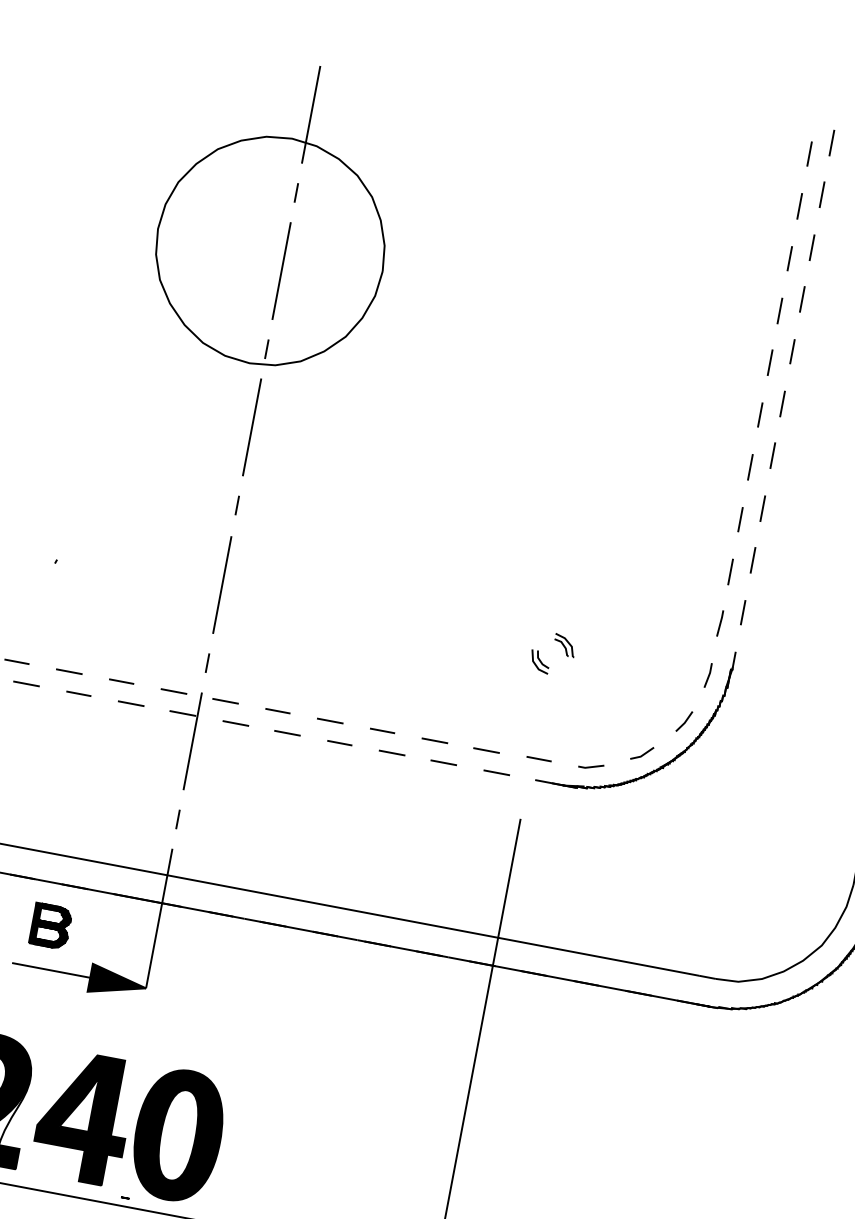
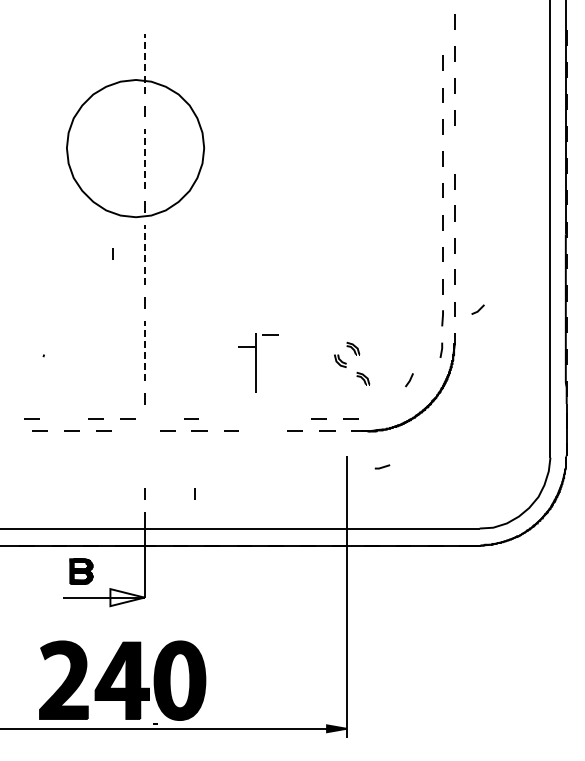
line: (311, 114) -> (144, 63), solid -> dashed
line: (808, 154) -> (442, 31), removed
line: (281, 271) -> (144, 159), solid -> dashed
line: (791, 350) -> (454, 149), removed
line: (200, 415) -> (112, 253), added
line: (252, 426) -> (144, 254), solid -> dashed
line: (222, 585) -> (144, 351), solid -> dashed
line: (68, 670) -> (63, 418), removed
part: (572, 697) -> (363, 378), added
line: (330, 719) -> (223, 418), removed
line: (684, 722) -> (409, 380), moved
line: (383, 729) -> (255, 418), removed
line: (433, 739) -> (286, 418), removed
part: (197, 741) -> (258, 362), moved
line: (392, 751) -> (263, 430), removed
line: (642, 753) -> (478, 309), moved
line: (591, 765) -> (382, 466), moved
line: (260, 833) -> (194, 493), added
fill: (118, 982) -> (127, 597), removed

